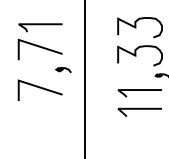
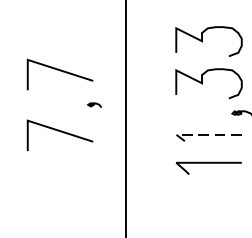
line: (40, 25) -> (60, 38), removed
part: (63, 70) -> (94, 105), size x0.6
line: (133, 90) -> (199, 135), solid -> dashed

